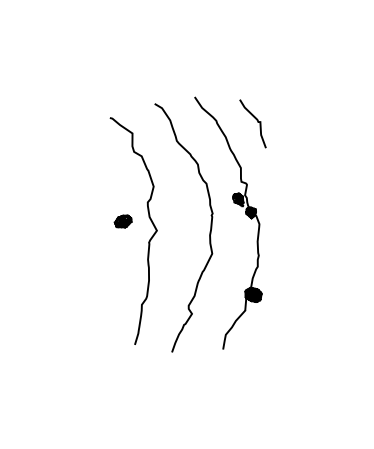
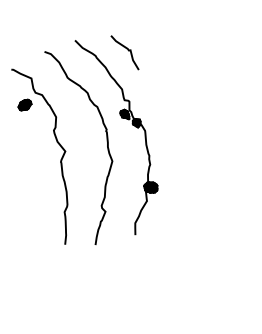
part: (122, 221) -> (24, 105), moved

